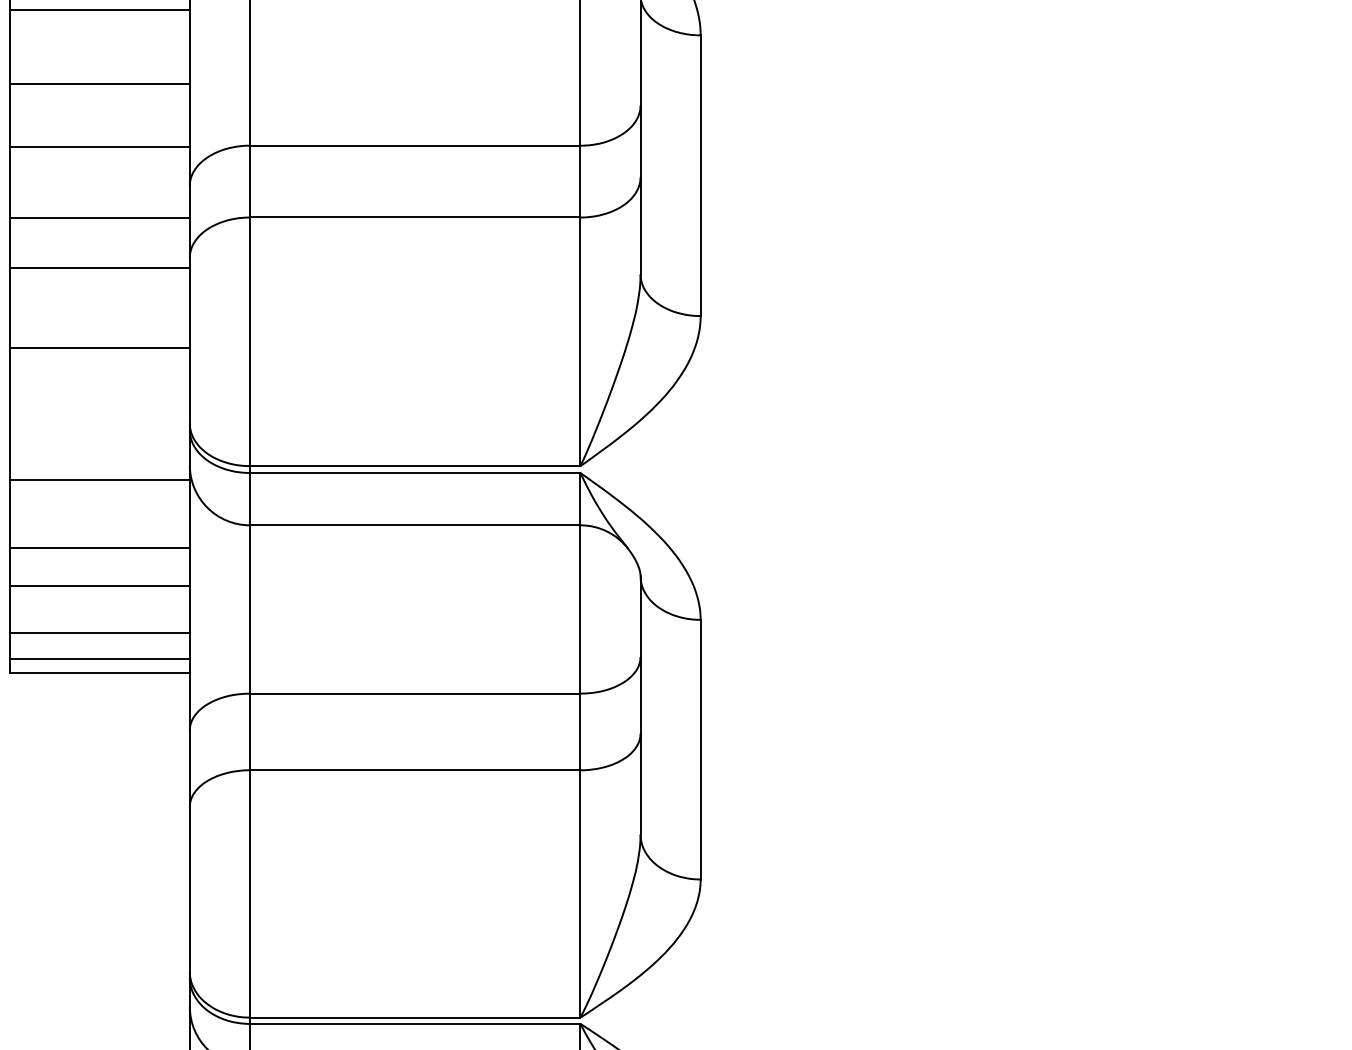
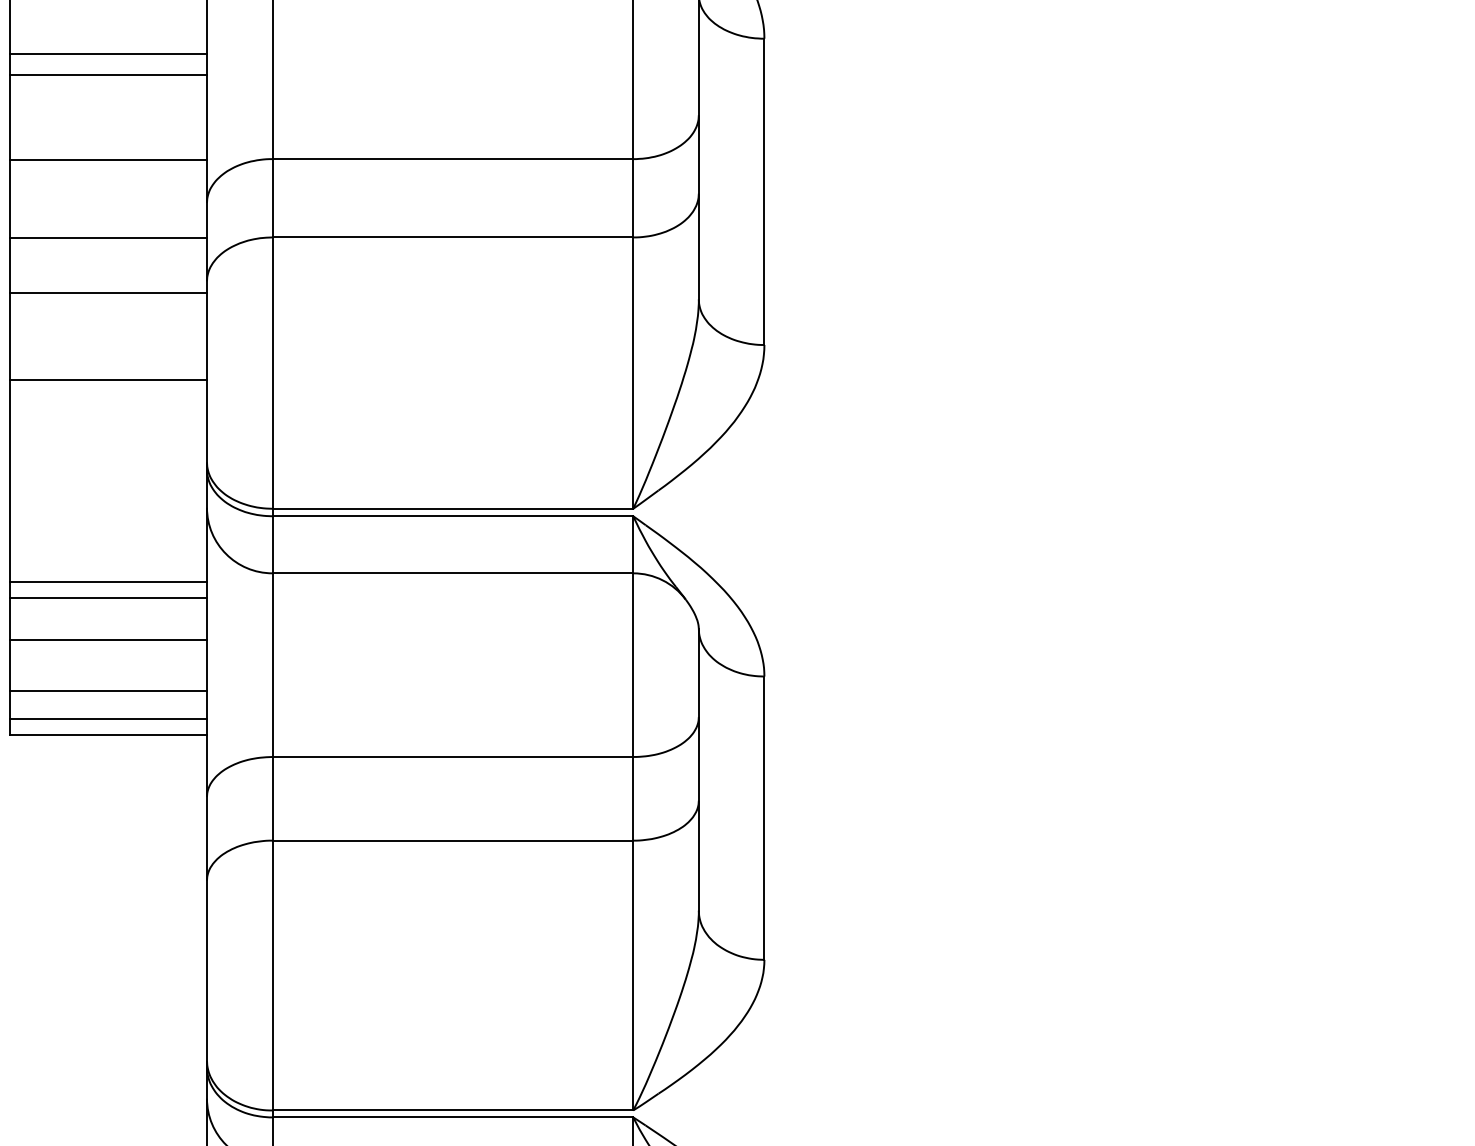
line: (99, 9) -> (108, 74), moved
line: (99, 84) -> (108, 54), moved
line: (99, 480) -> (108, 582), moved

